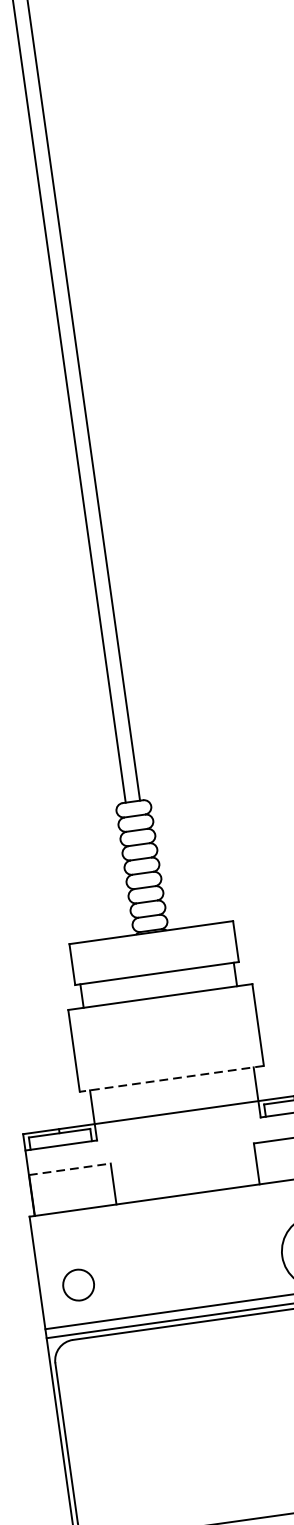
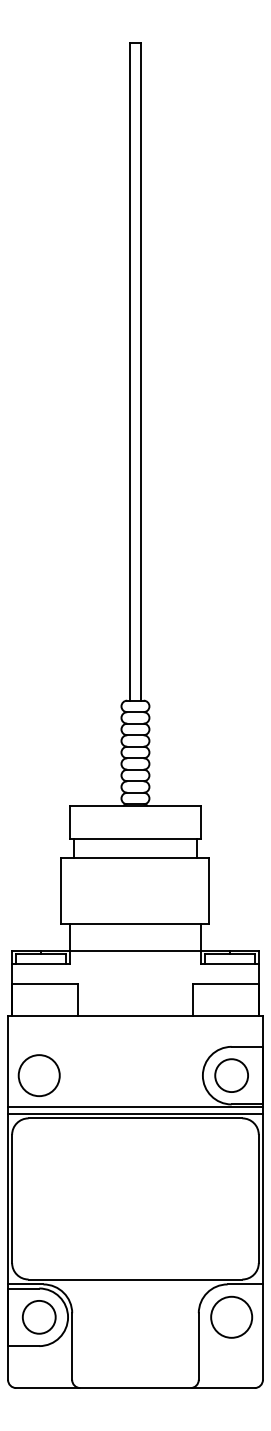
line: (171, 1078) -> (135, 923), dashed -> solid
line: (70, 1169) -> (45, 983), dashed -> solid
circle: (77, 1284) -> (38, 1075), size x1.67

